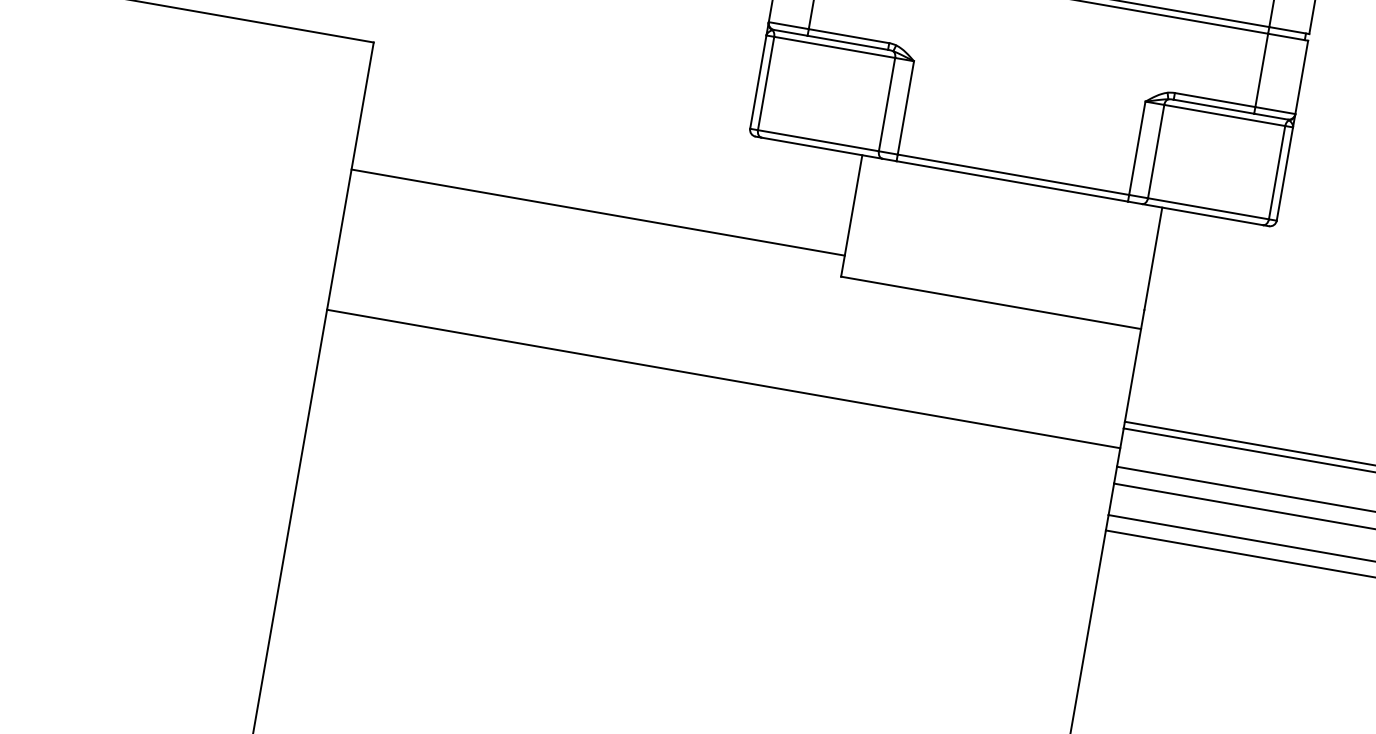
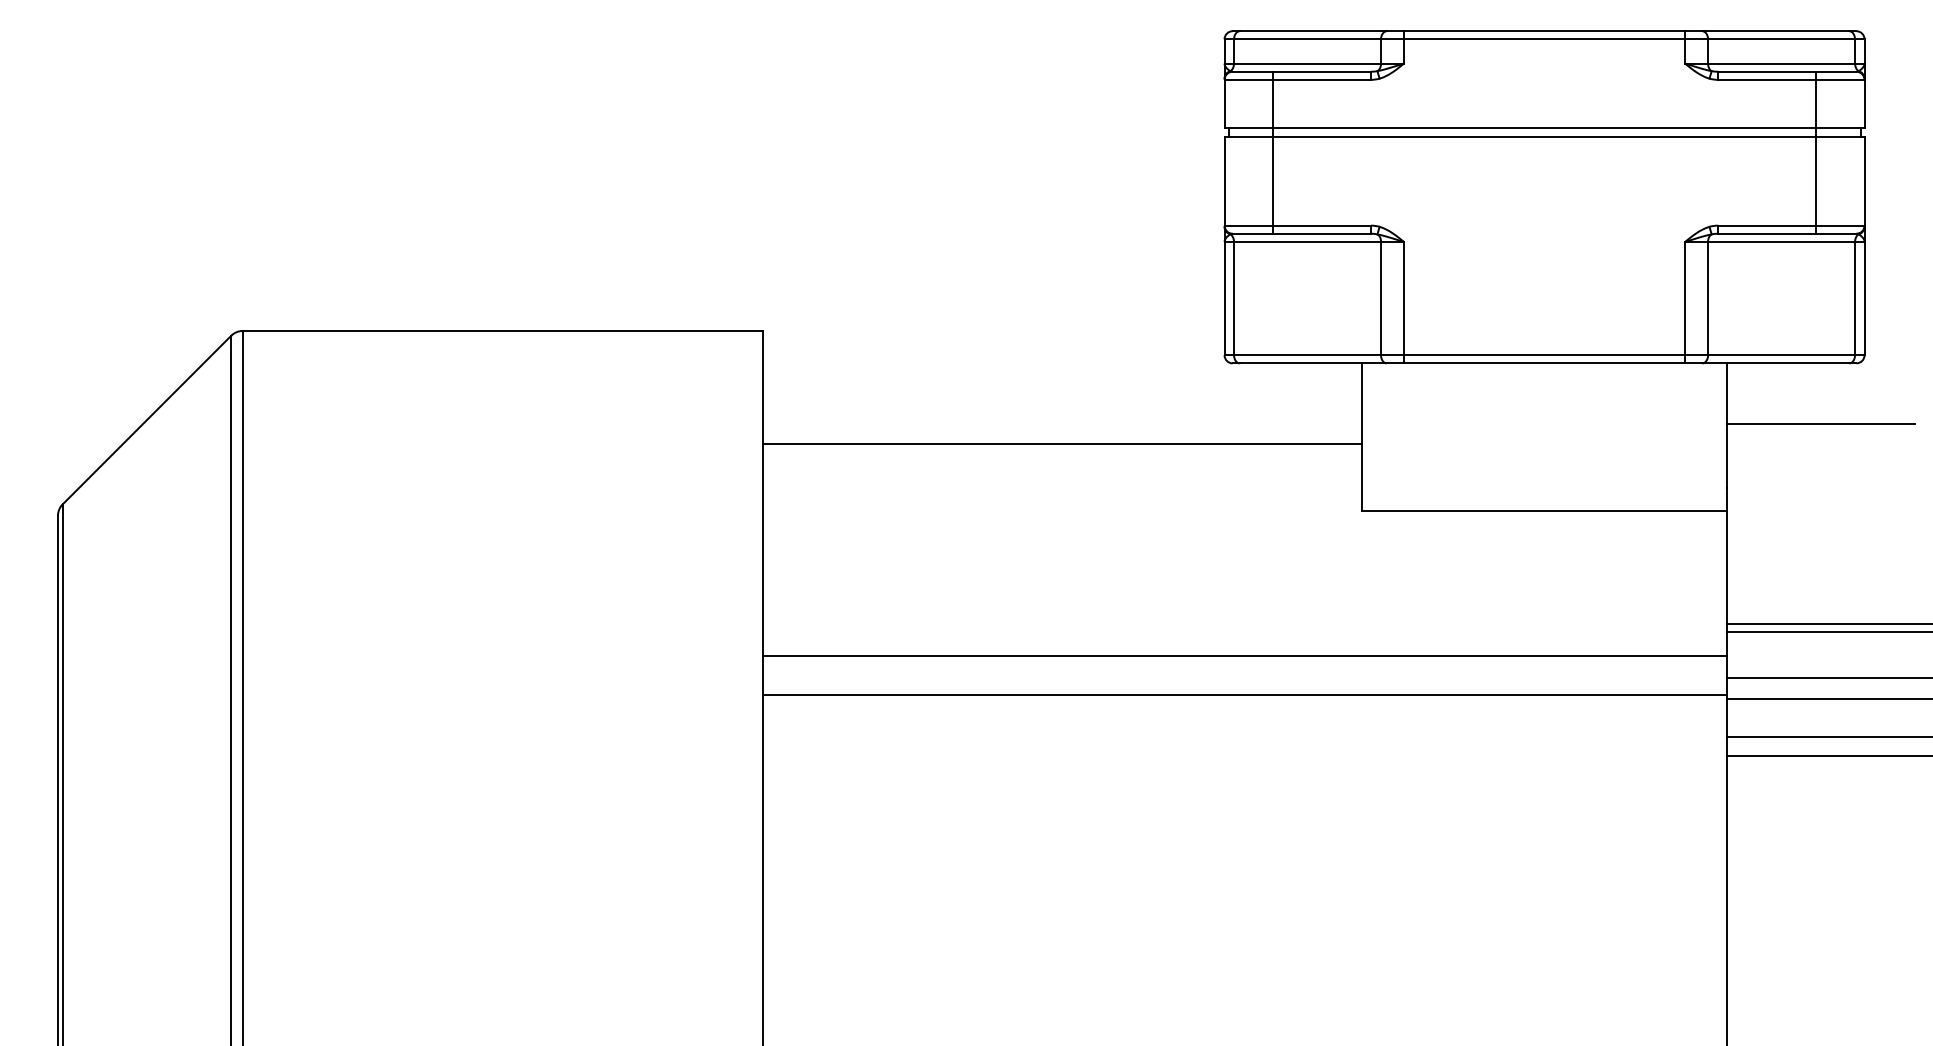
line: (598, 212) -> (1062, 444), moved
line: (1230, 271) -> (1820, 424), added
line: (717, 410) -> (1244, 694), added

